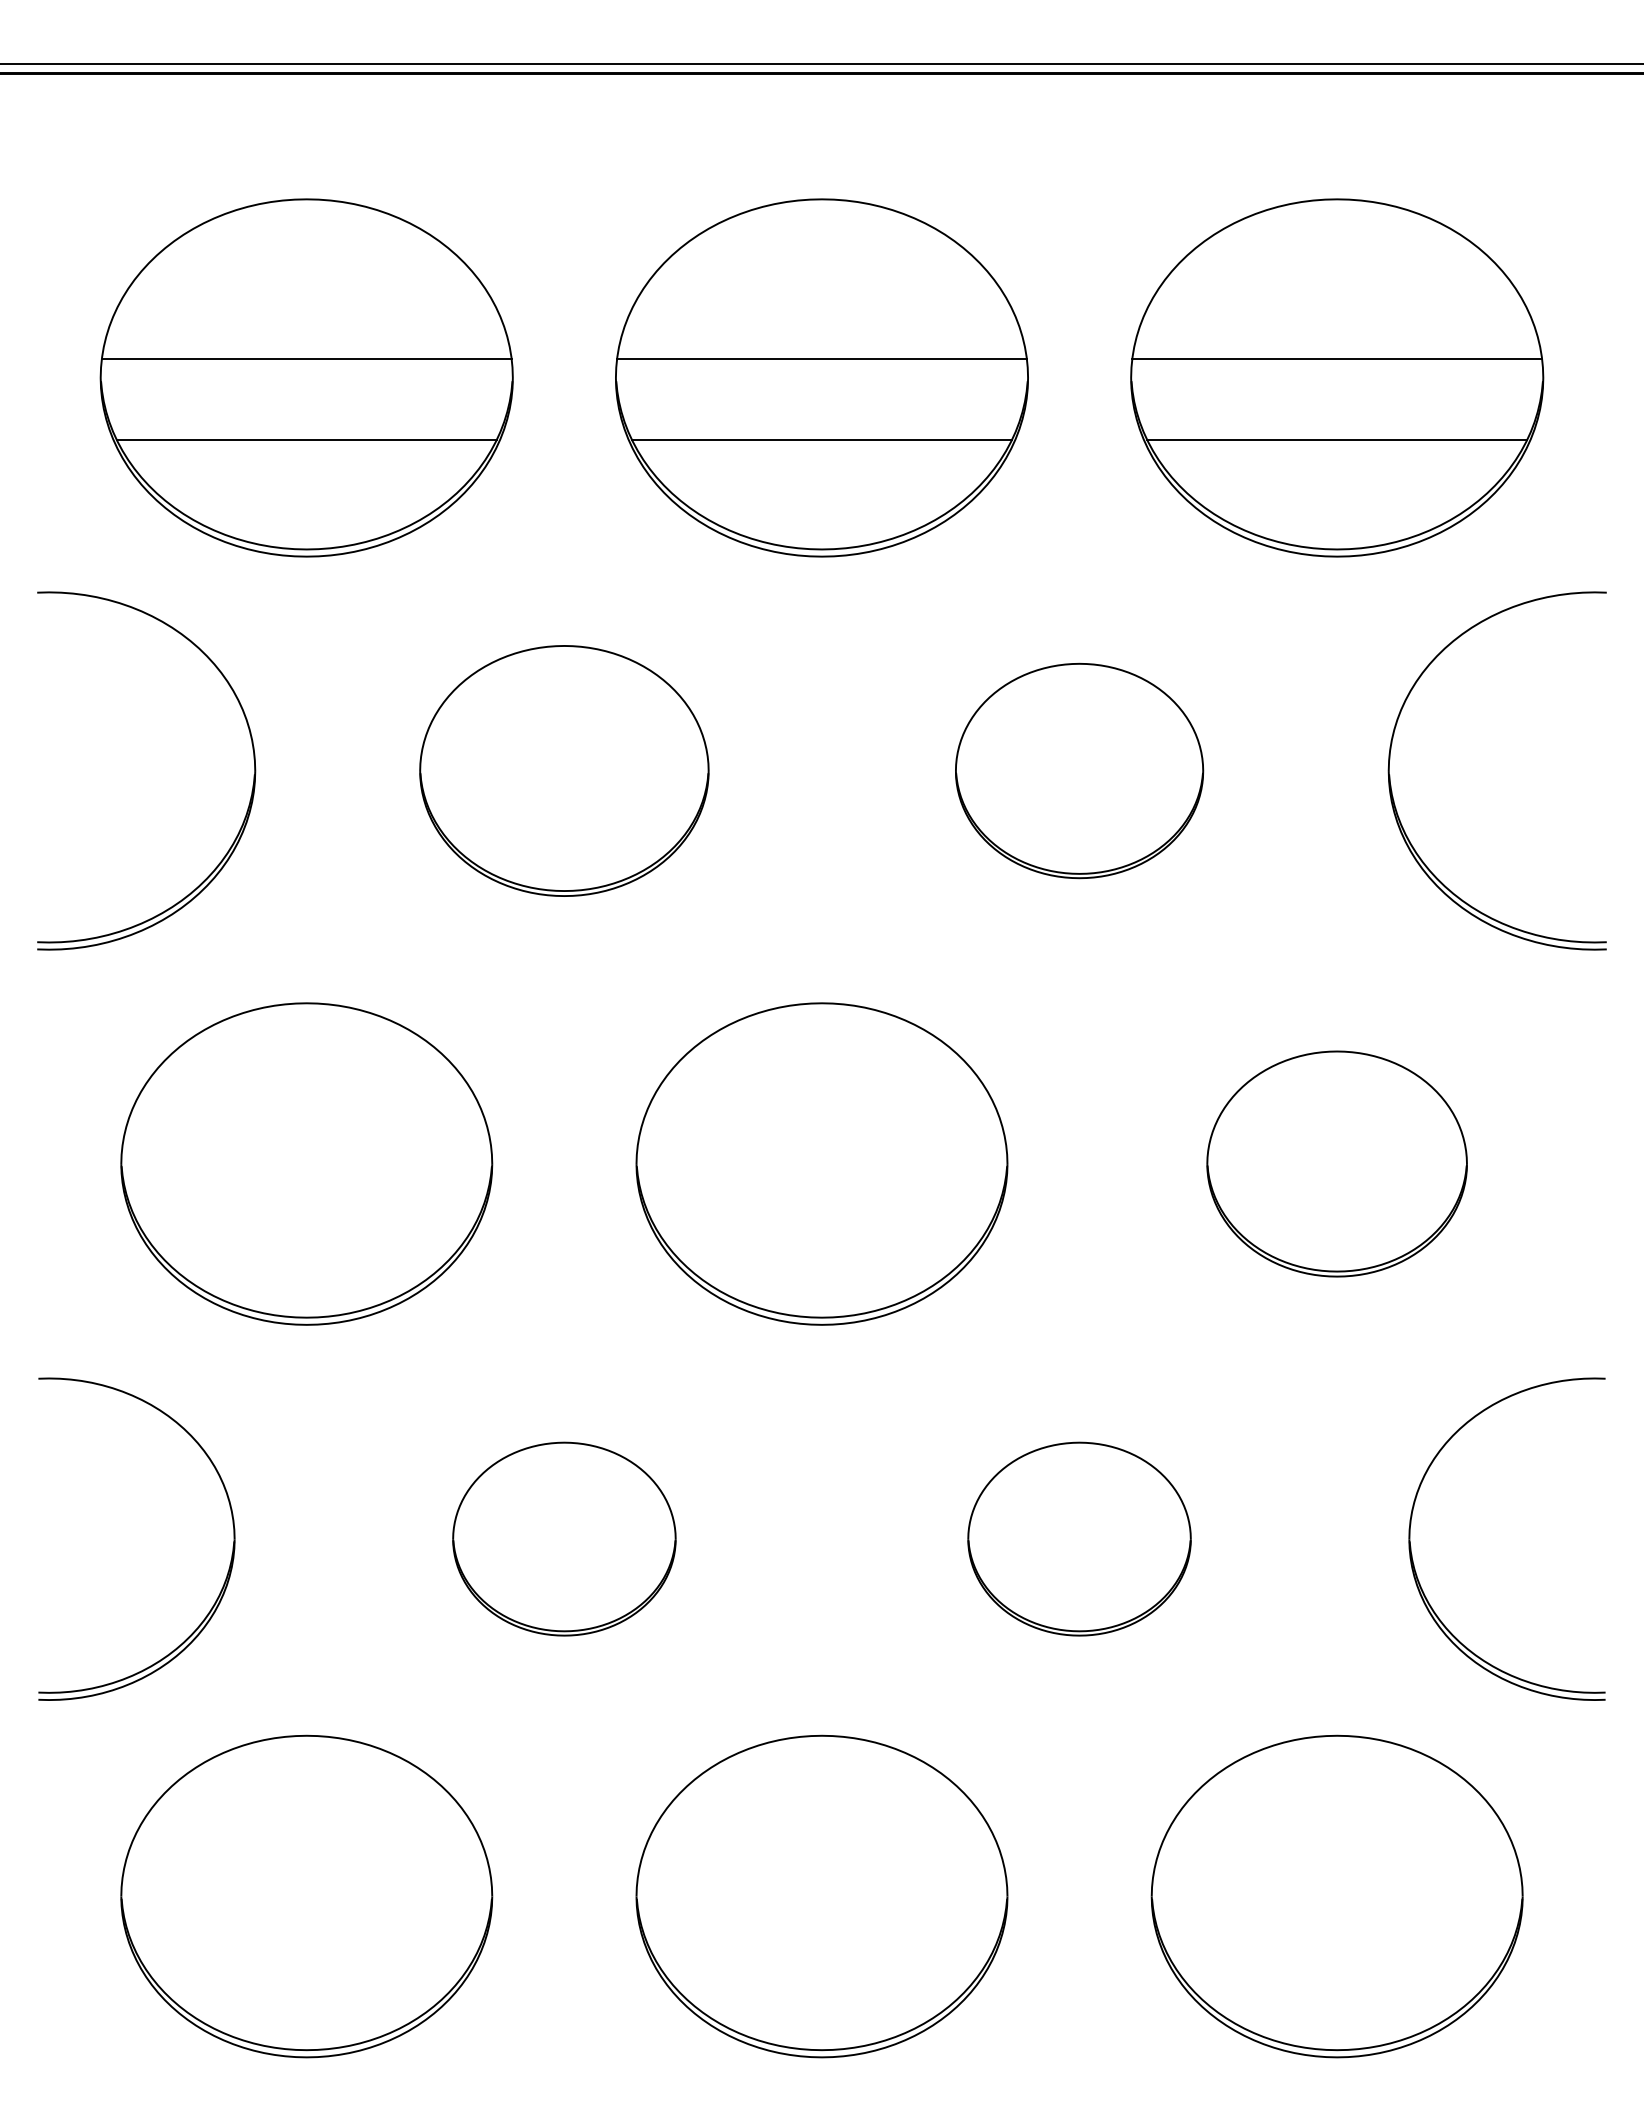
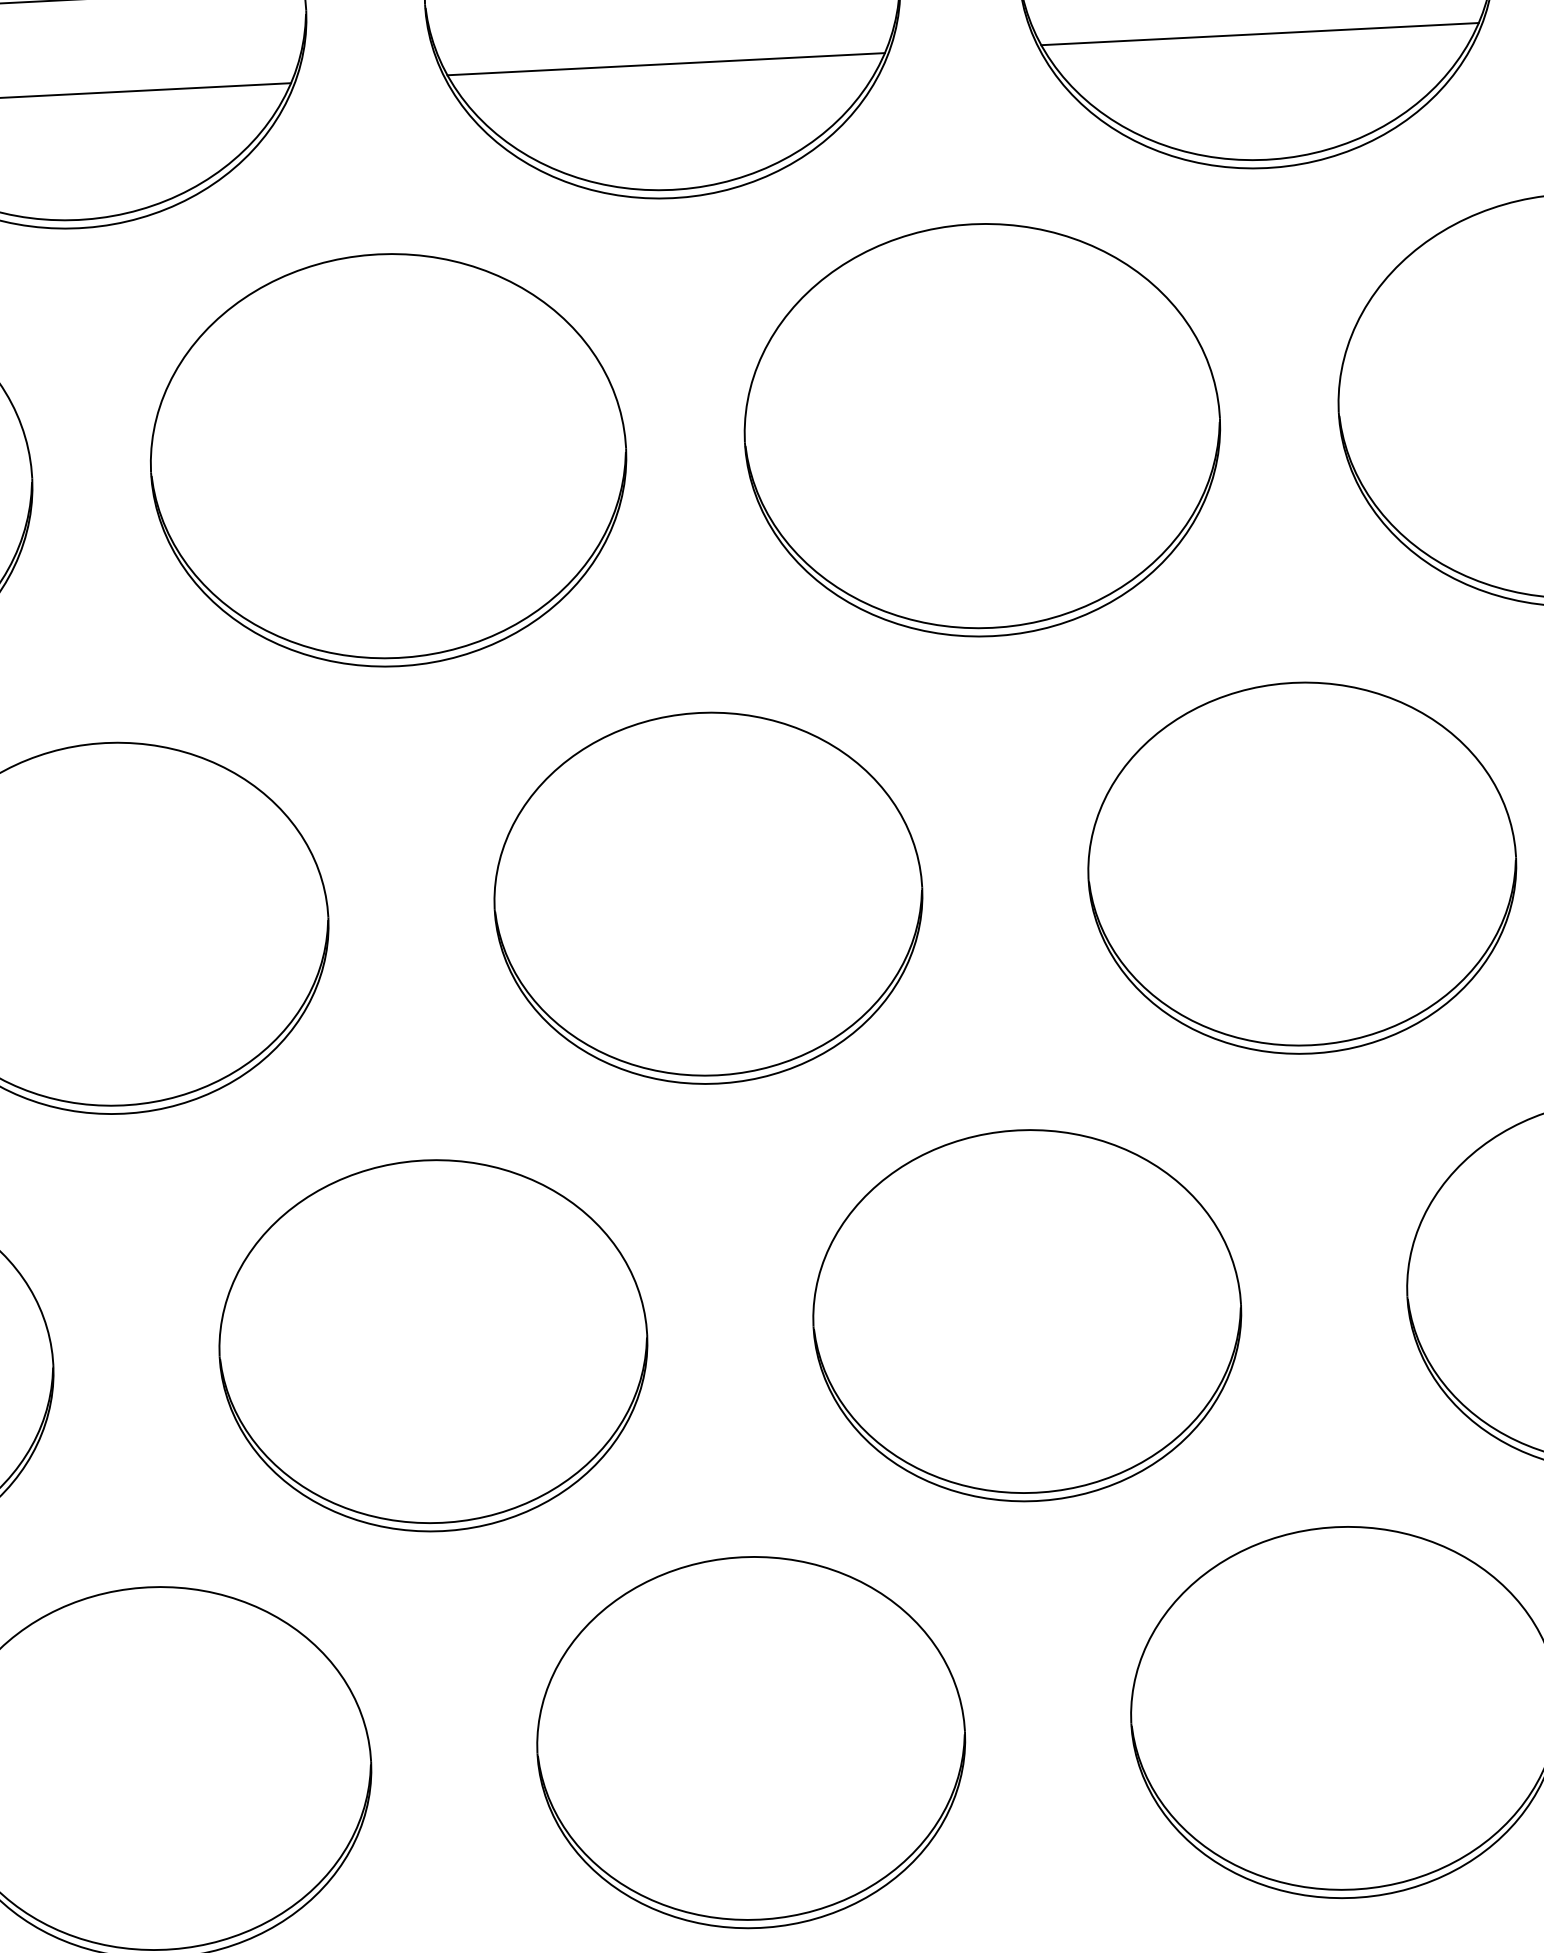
part: (564, 770) -> (388, 459), size x1.43
part: (1079, 770) -> (982, 429), size x1.67
part: (1336, 1163) -> (1301, 867), size x1.43
part: (564, 1538) -> (433, 1344), size x1.67
part: (1079, 1538) -> (1027, 1314), size x1.67

